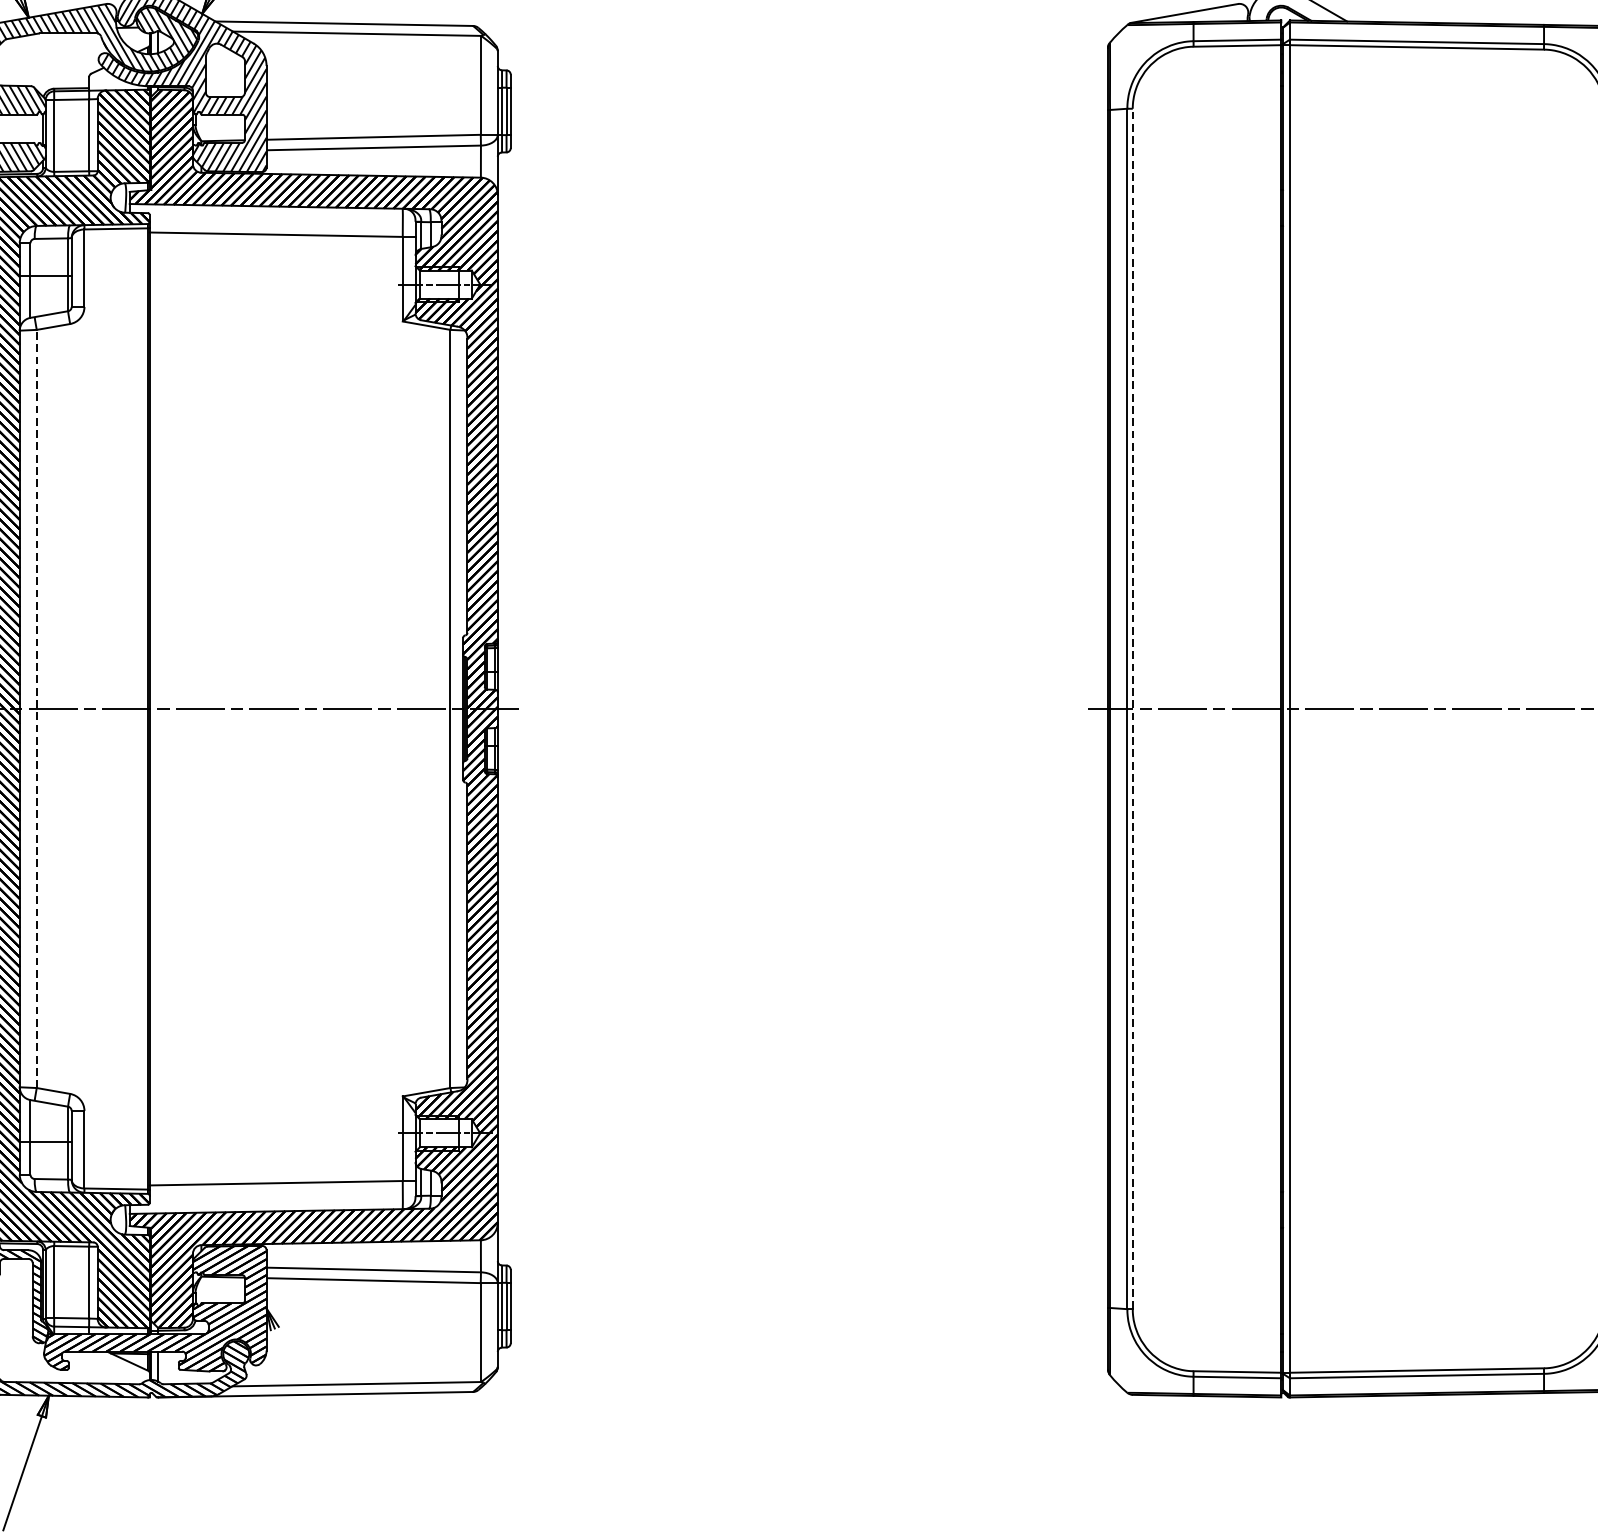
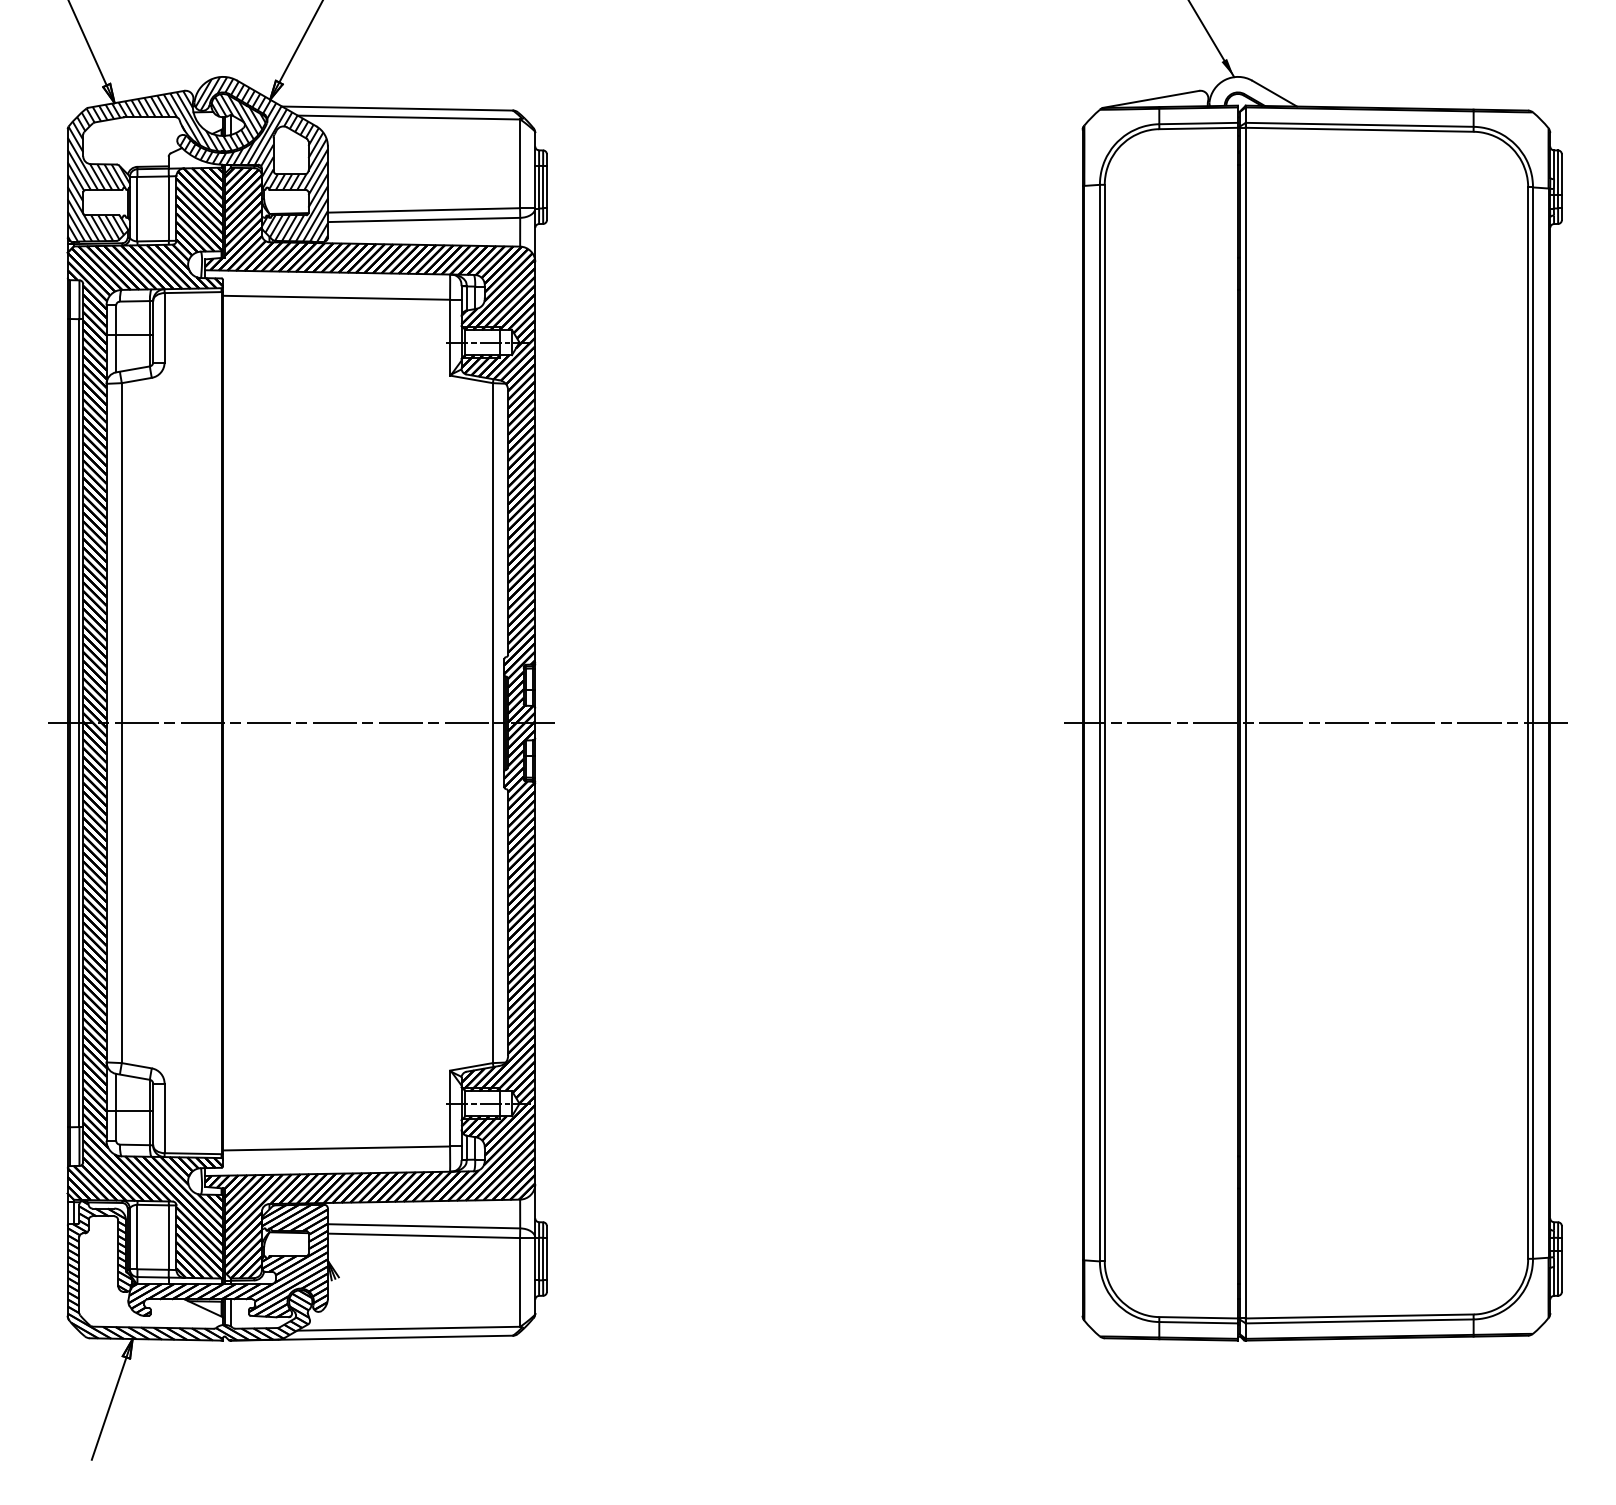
line: (1132, 708) -> (1104, 722), dashed -> solid
line: (36, 709) -> (121, 723), dashed -> solid

